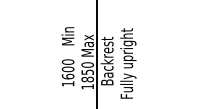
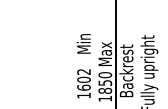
text: (68, 61) -> (84, 71), 1600 -> 1602

